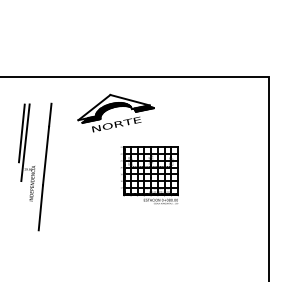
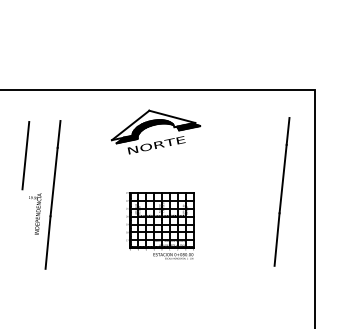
part: (116, 112) -> (156, 131), moved
line: (24, 142) -> (29, 166), removed
line: (240, 164) -> (281, 191), added
part: (149, 175) -> (160, 225), moved

